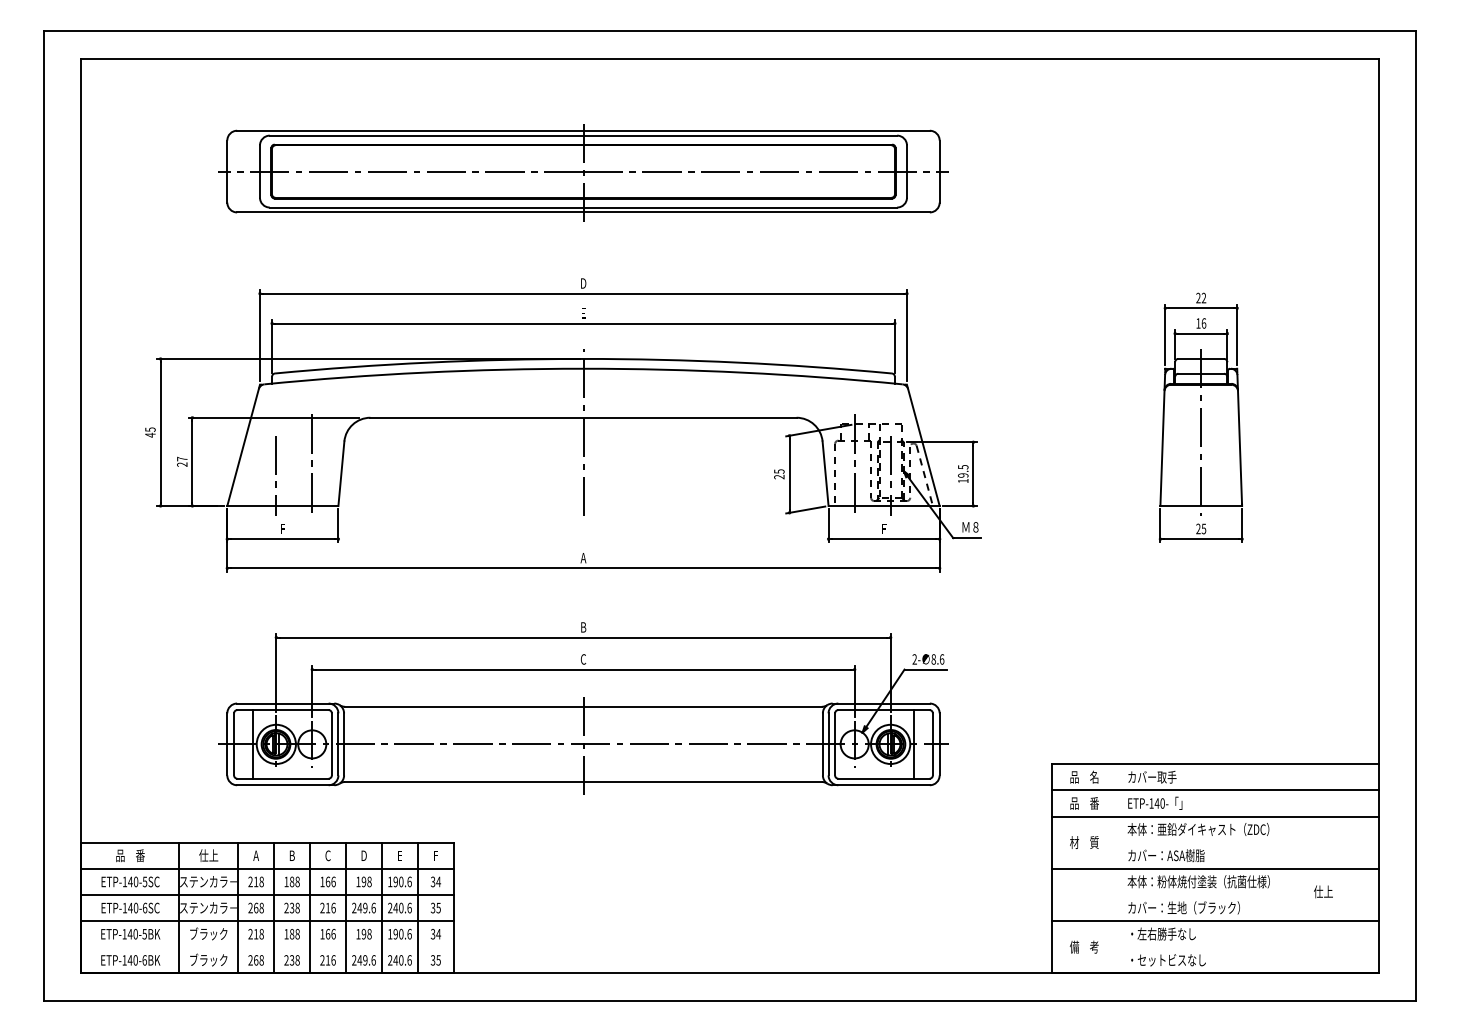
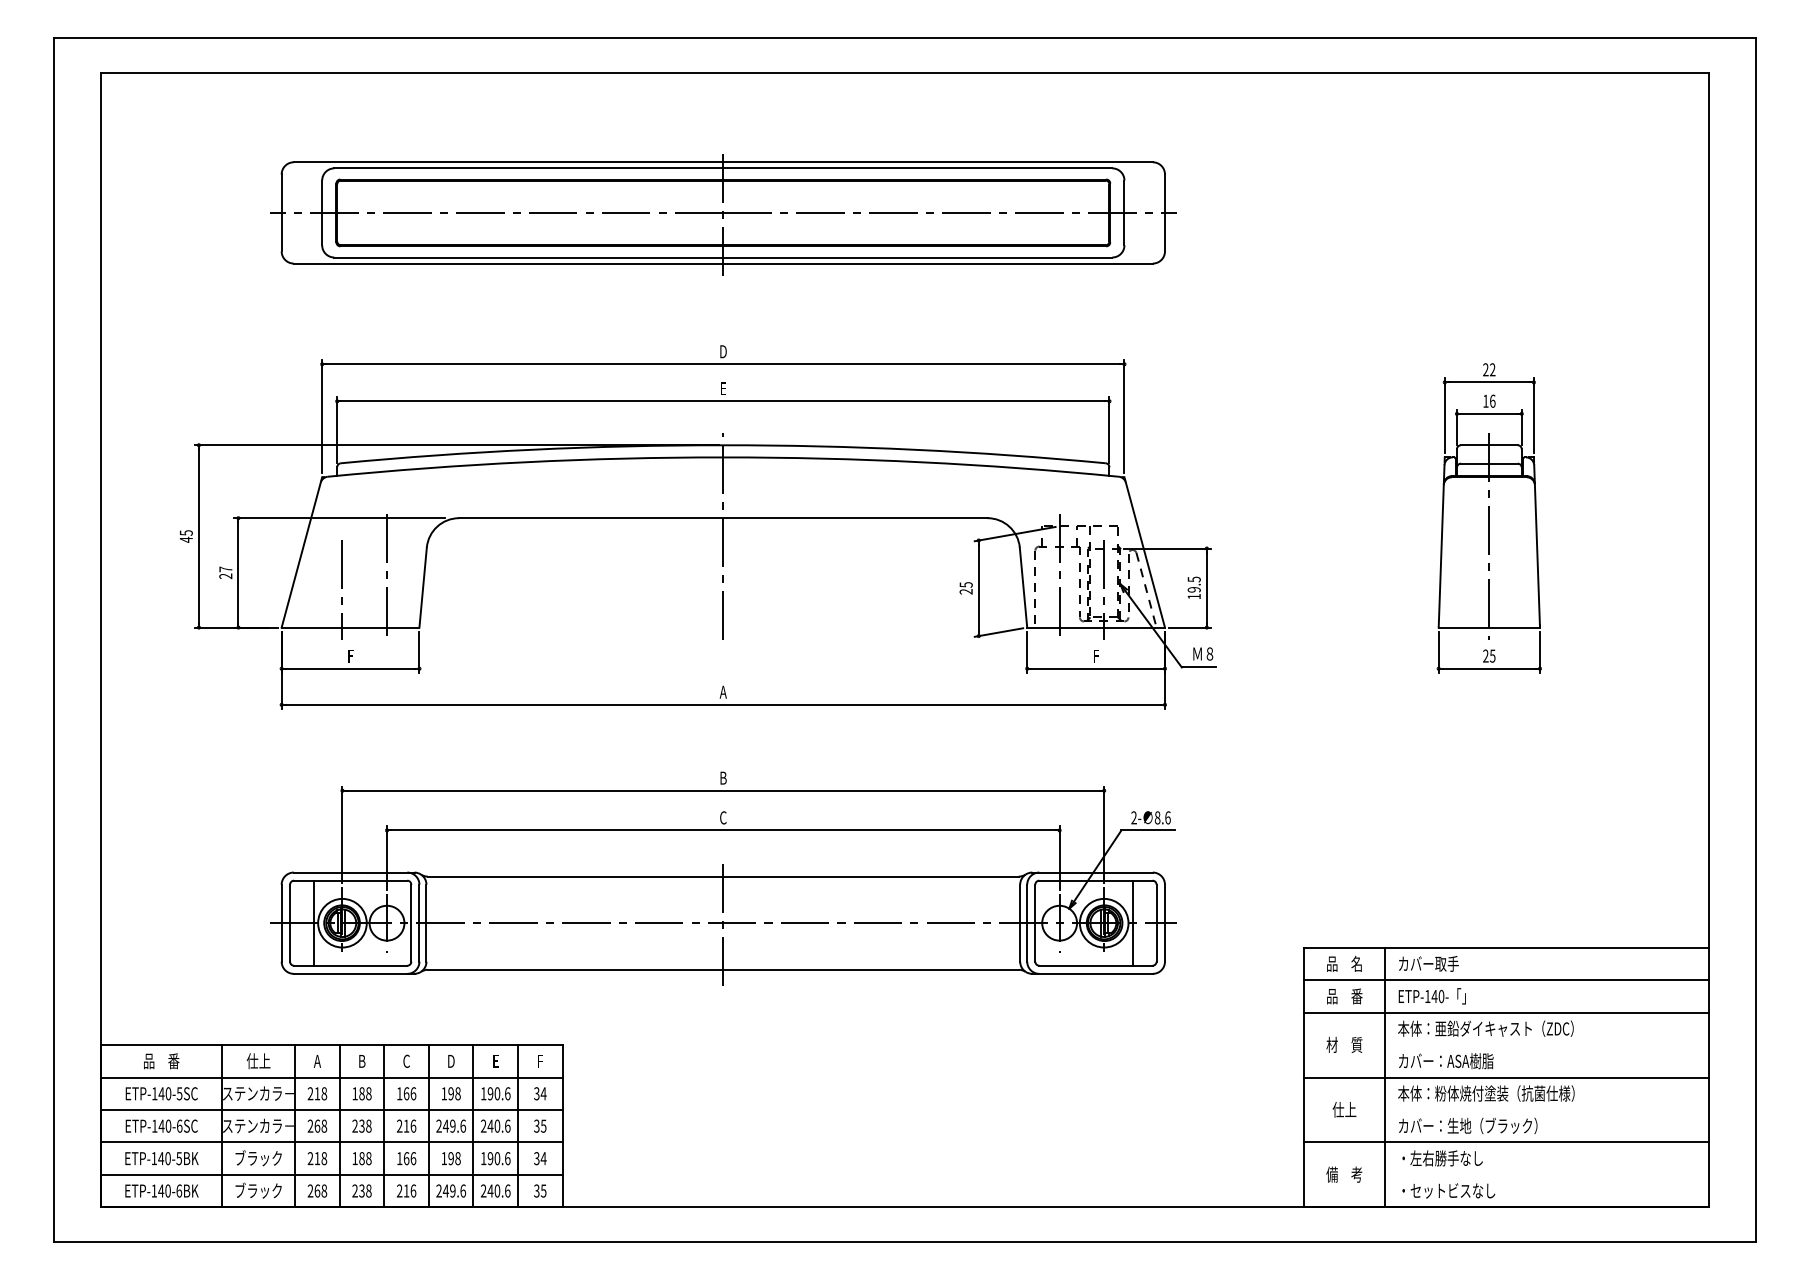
line: (1117, 868) -> (1385, 1077), added
text: (1323, 891) -> (1344, 1109), moved
line: (267, 947) -> (331, 1175), added

